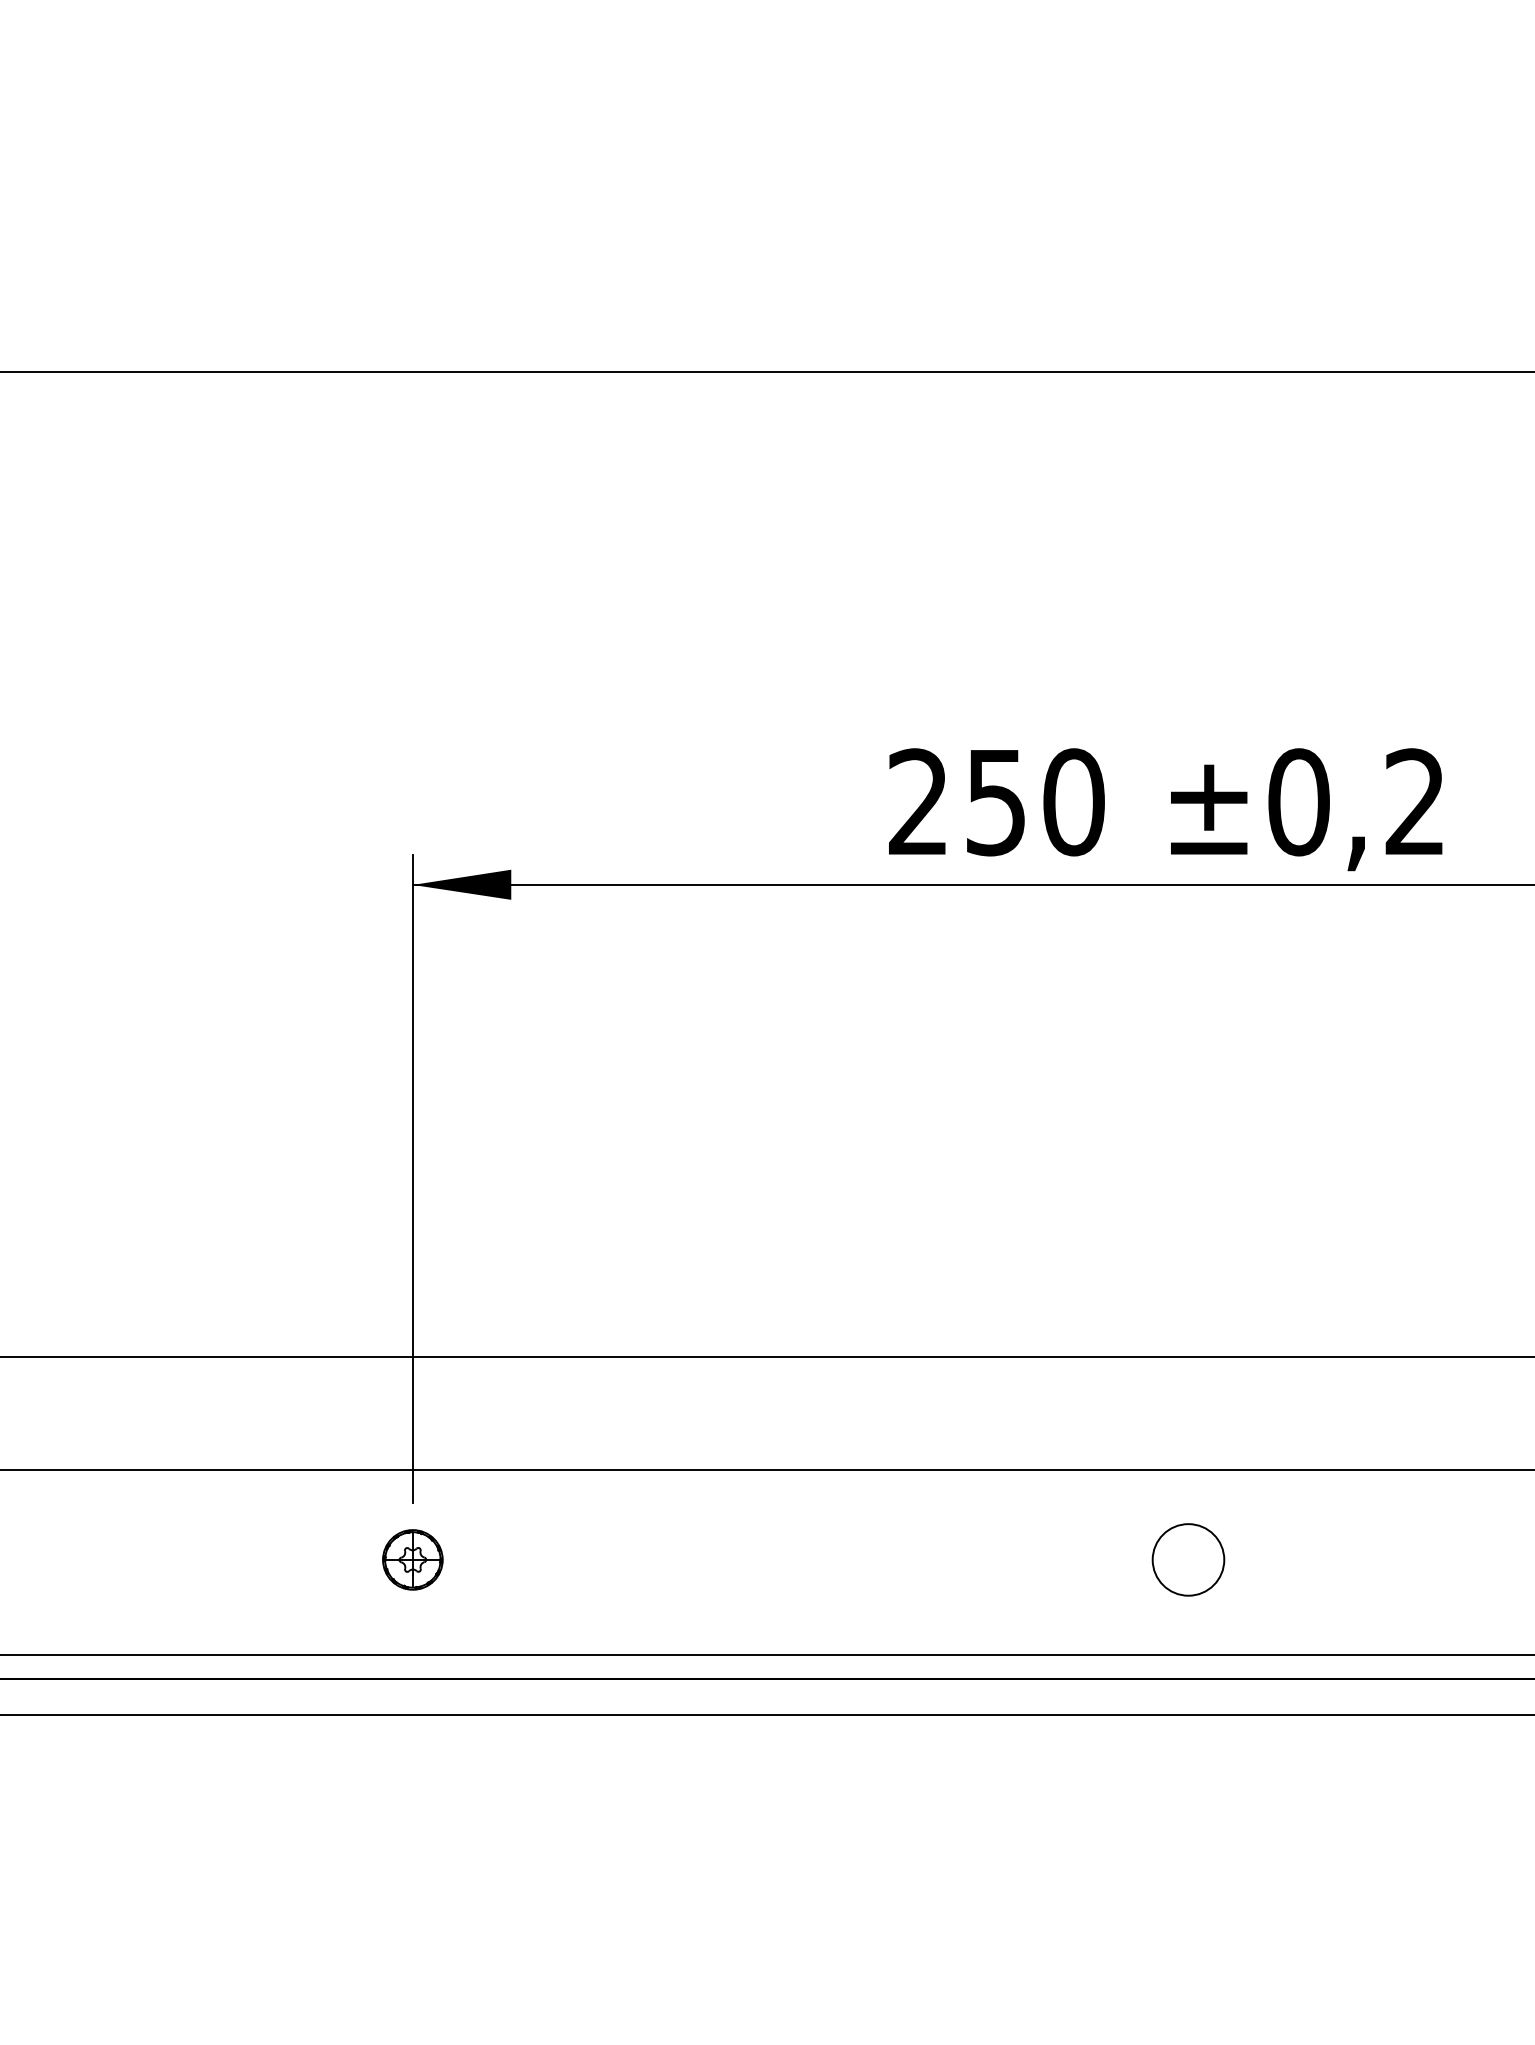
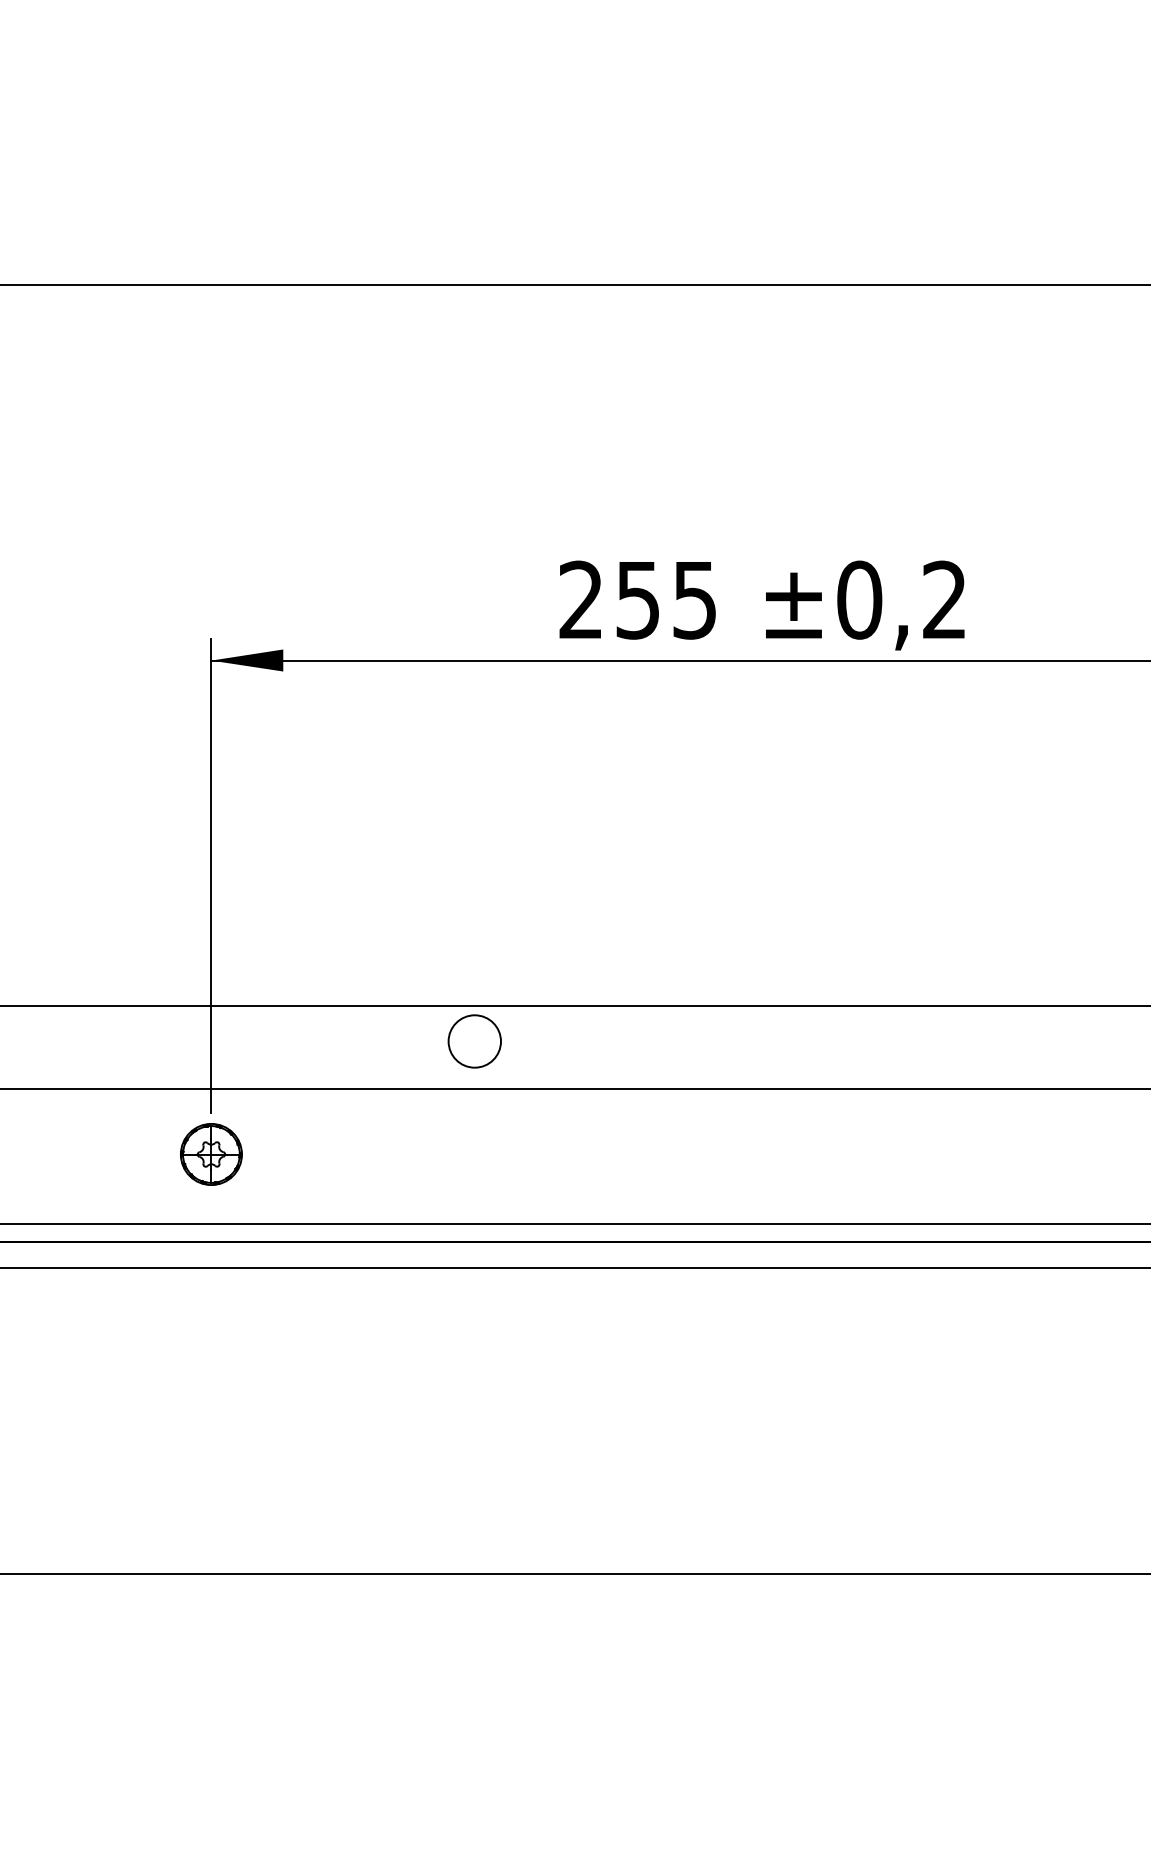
text: (1073, 801) -> (694, 599), 250 -> 255
part: (411, 1559) -> (210, 1154), size x1.4
circle: (1188, 1559) -> (474, 1041), moved

